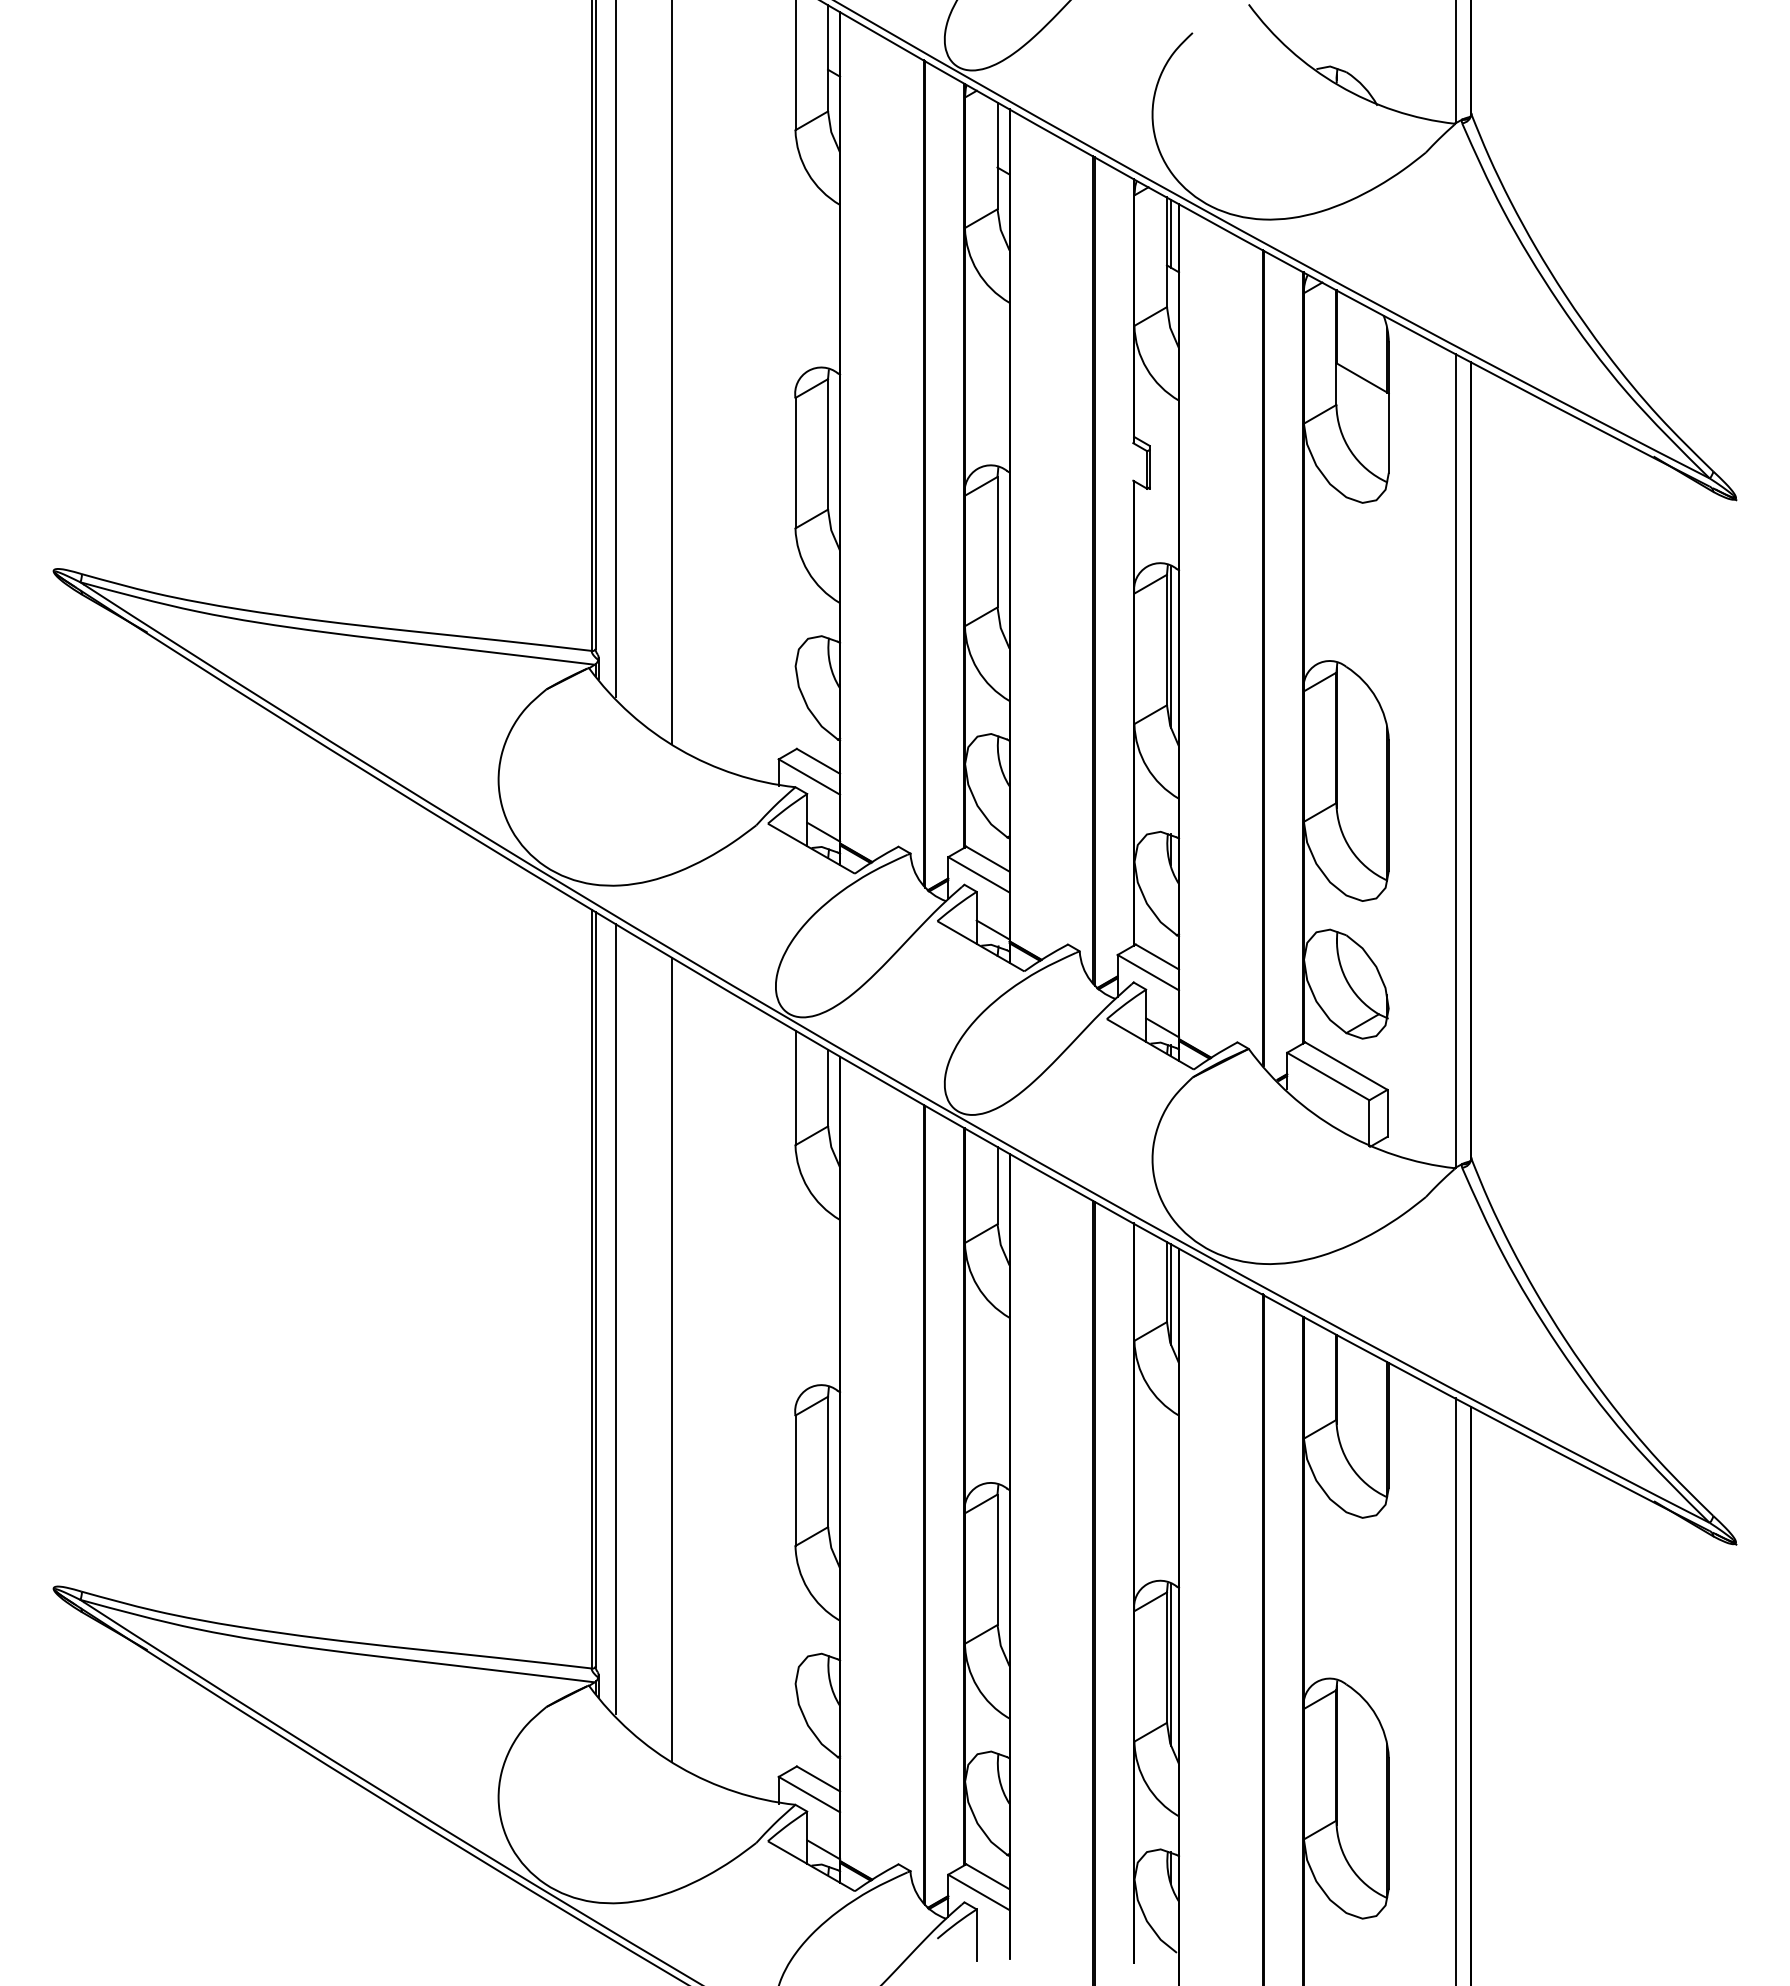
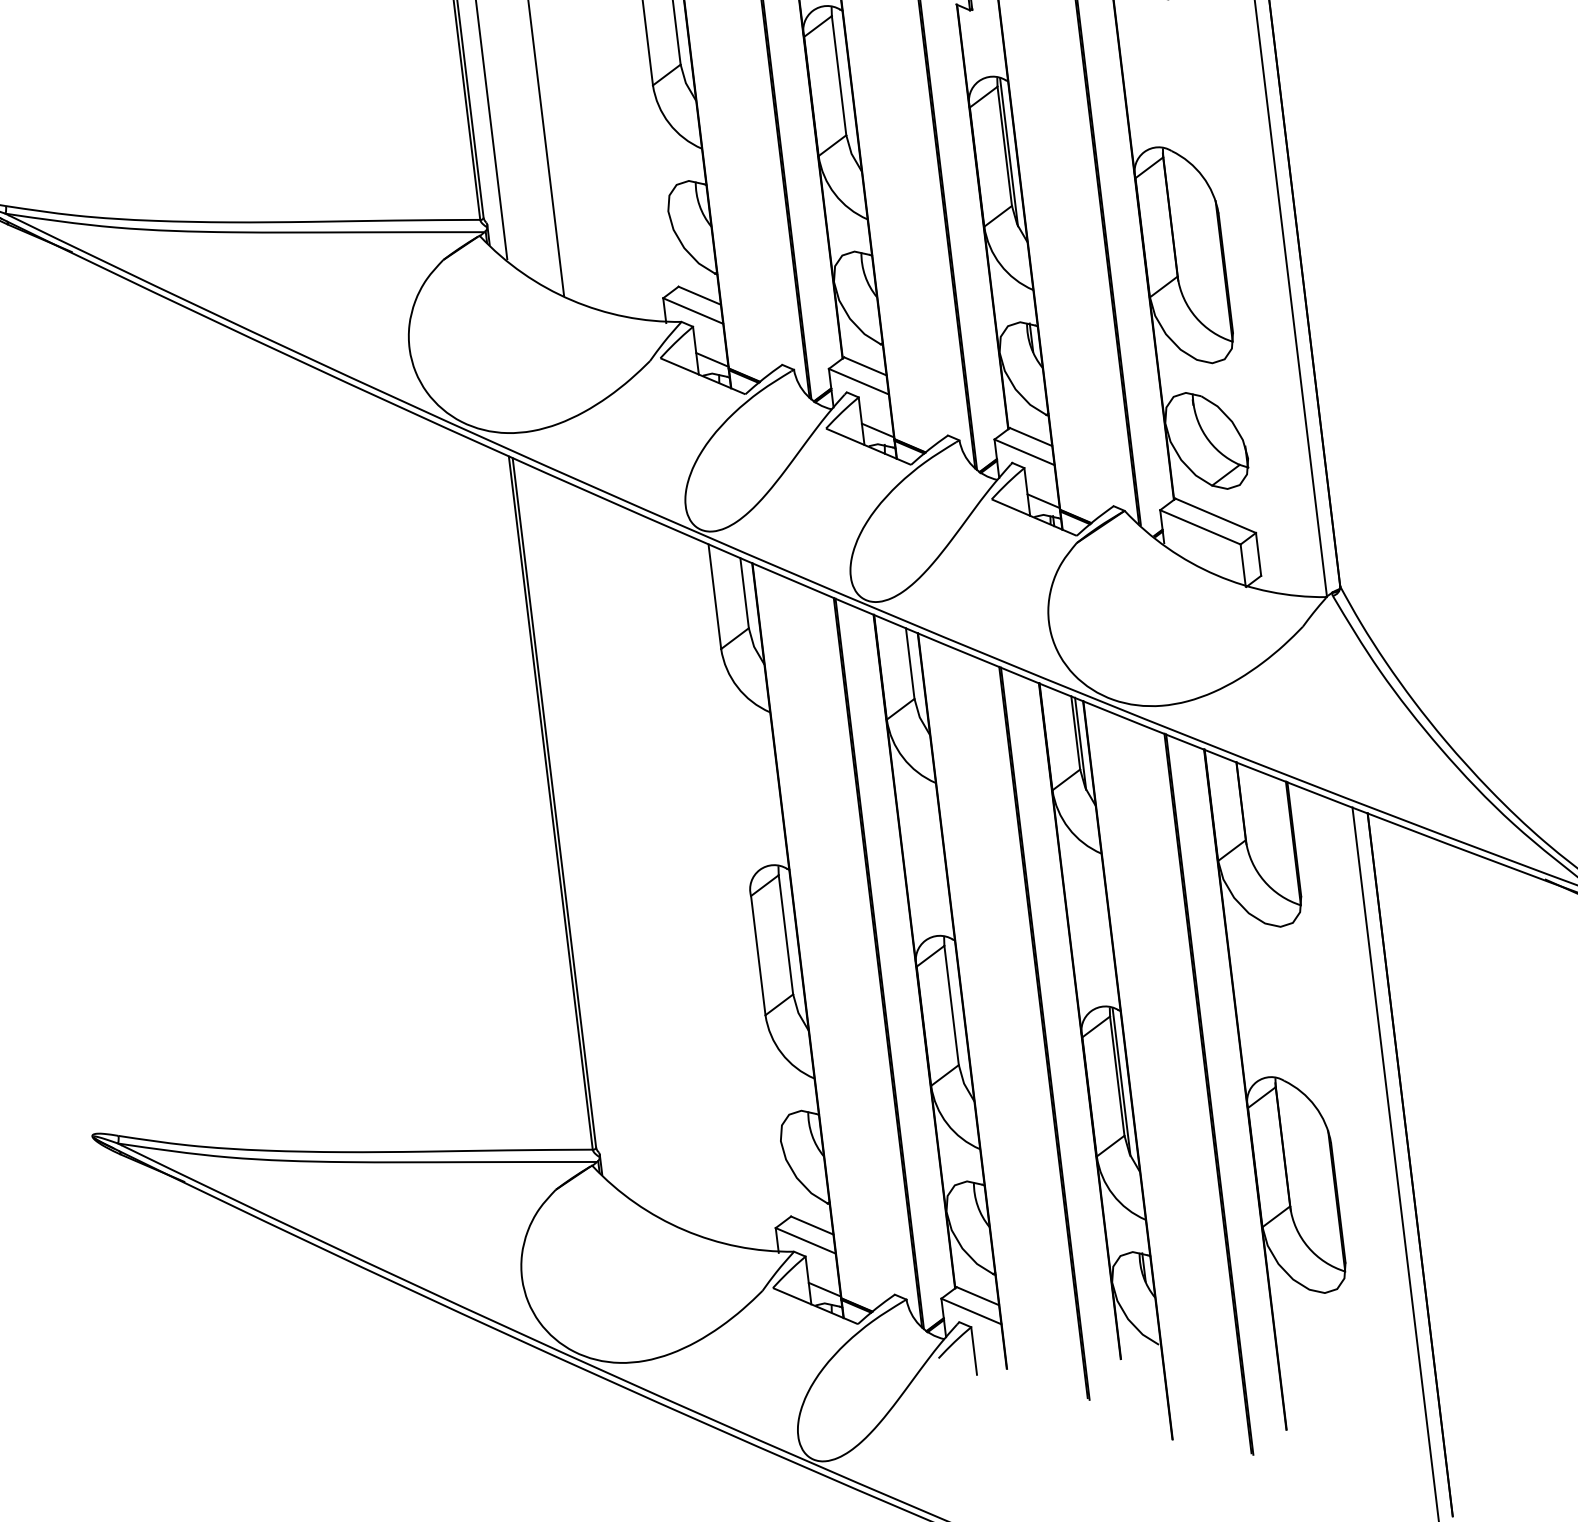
line: (615, 1319) -> (575, 828), removed
line: (672, 1359) -> (632, 858), removed

